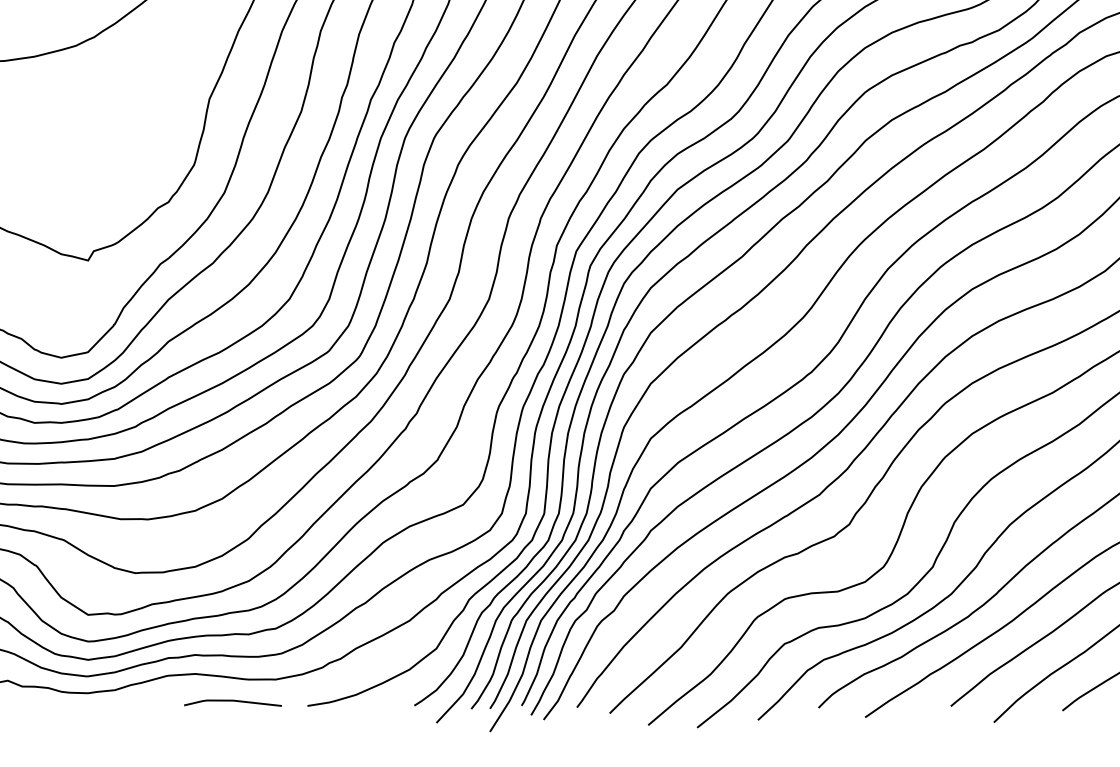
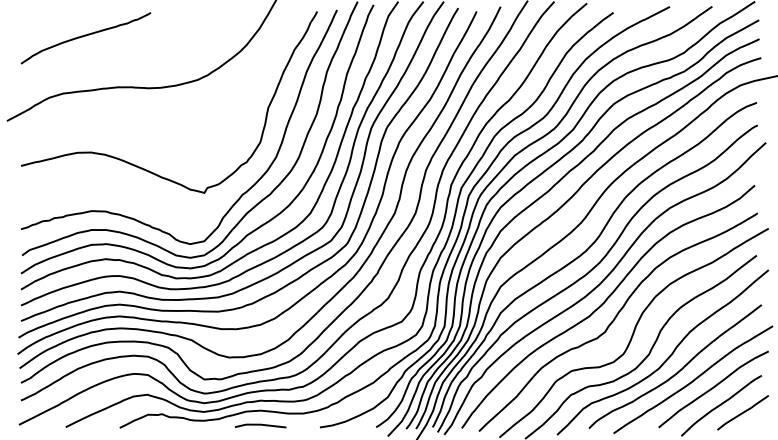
line: (232, 702) -> (260, 425), moved

